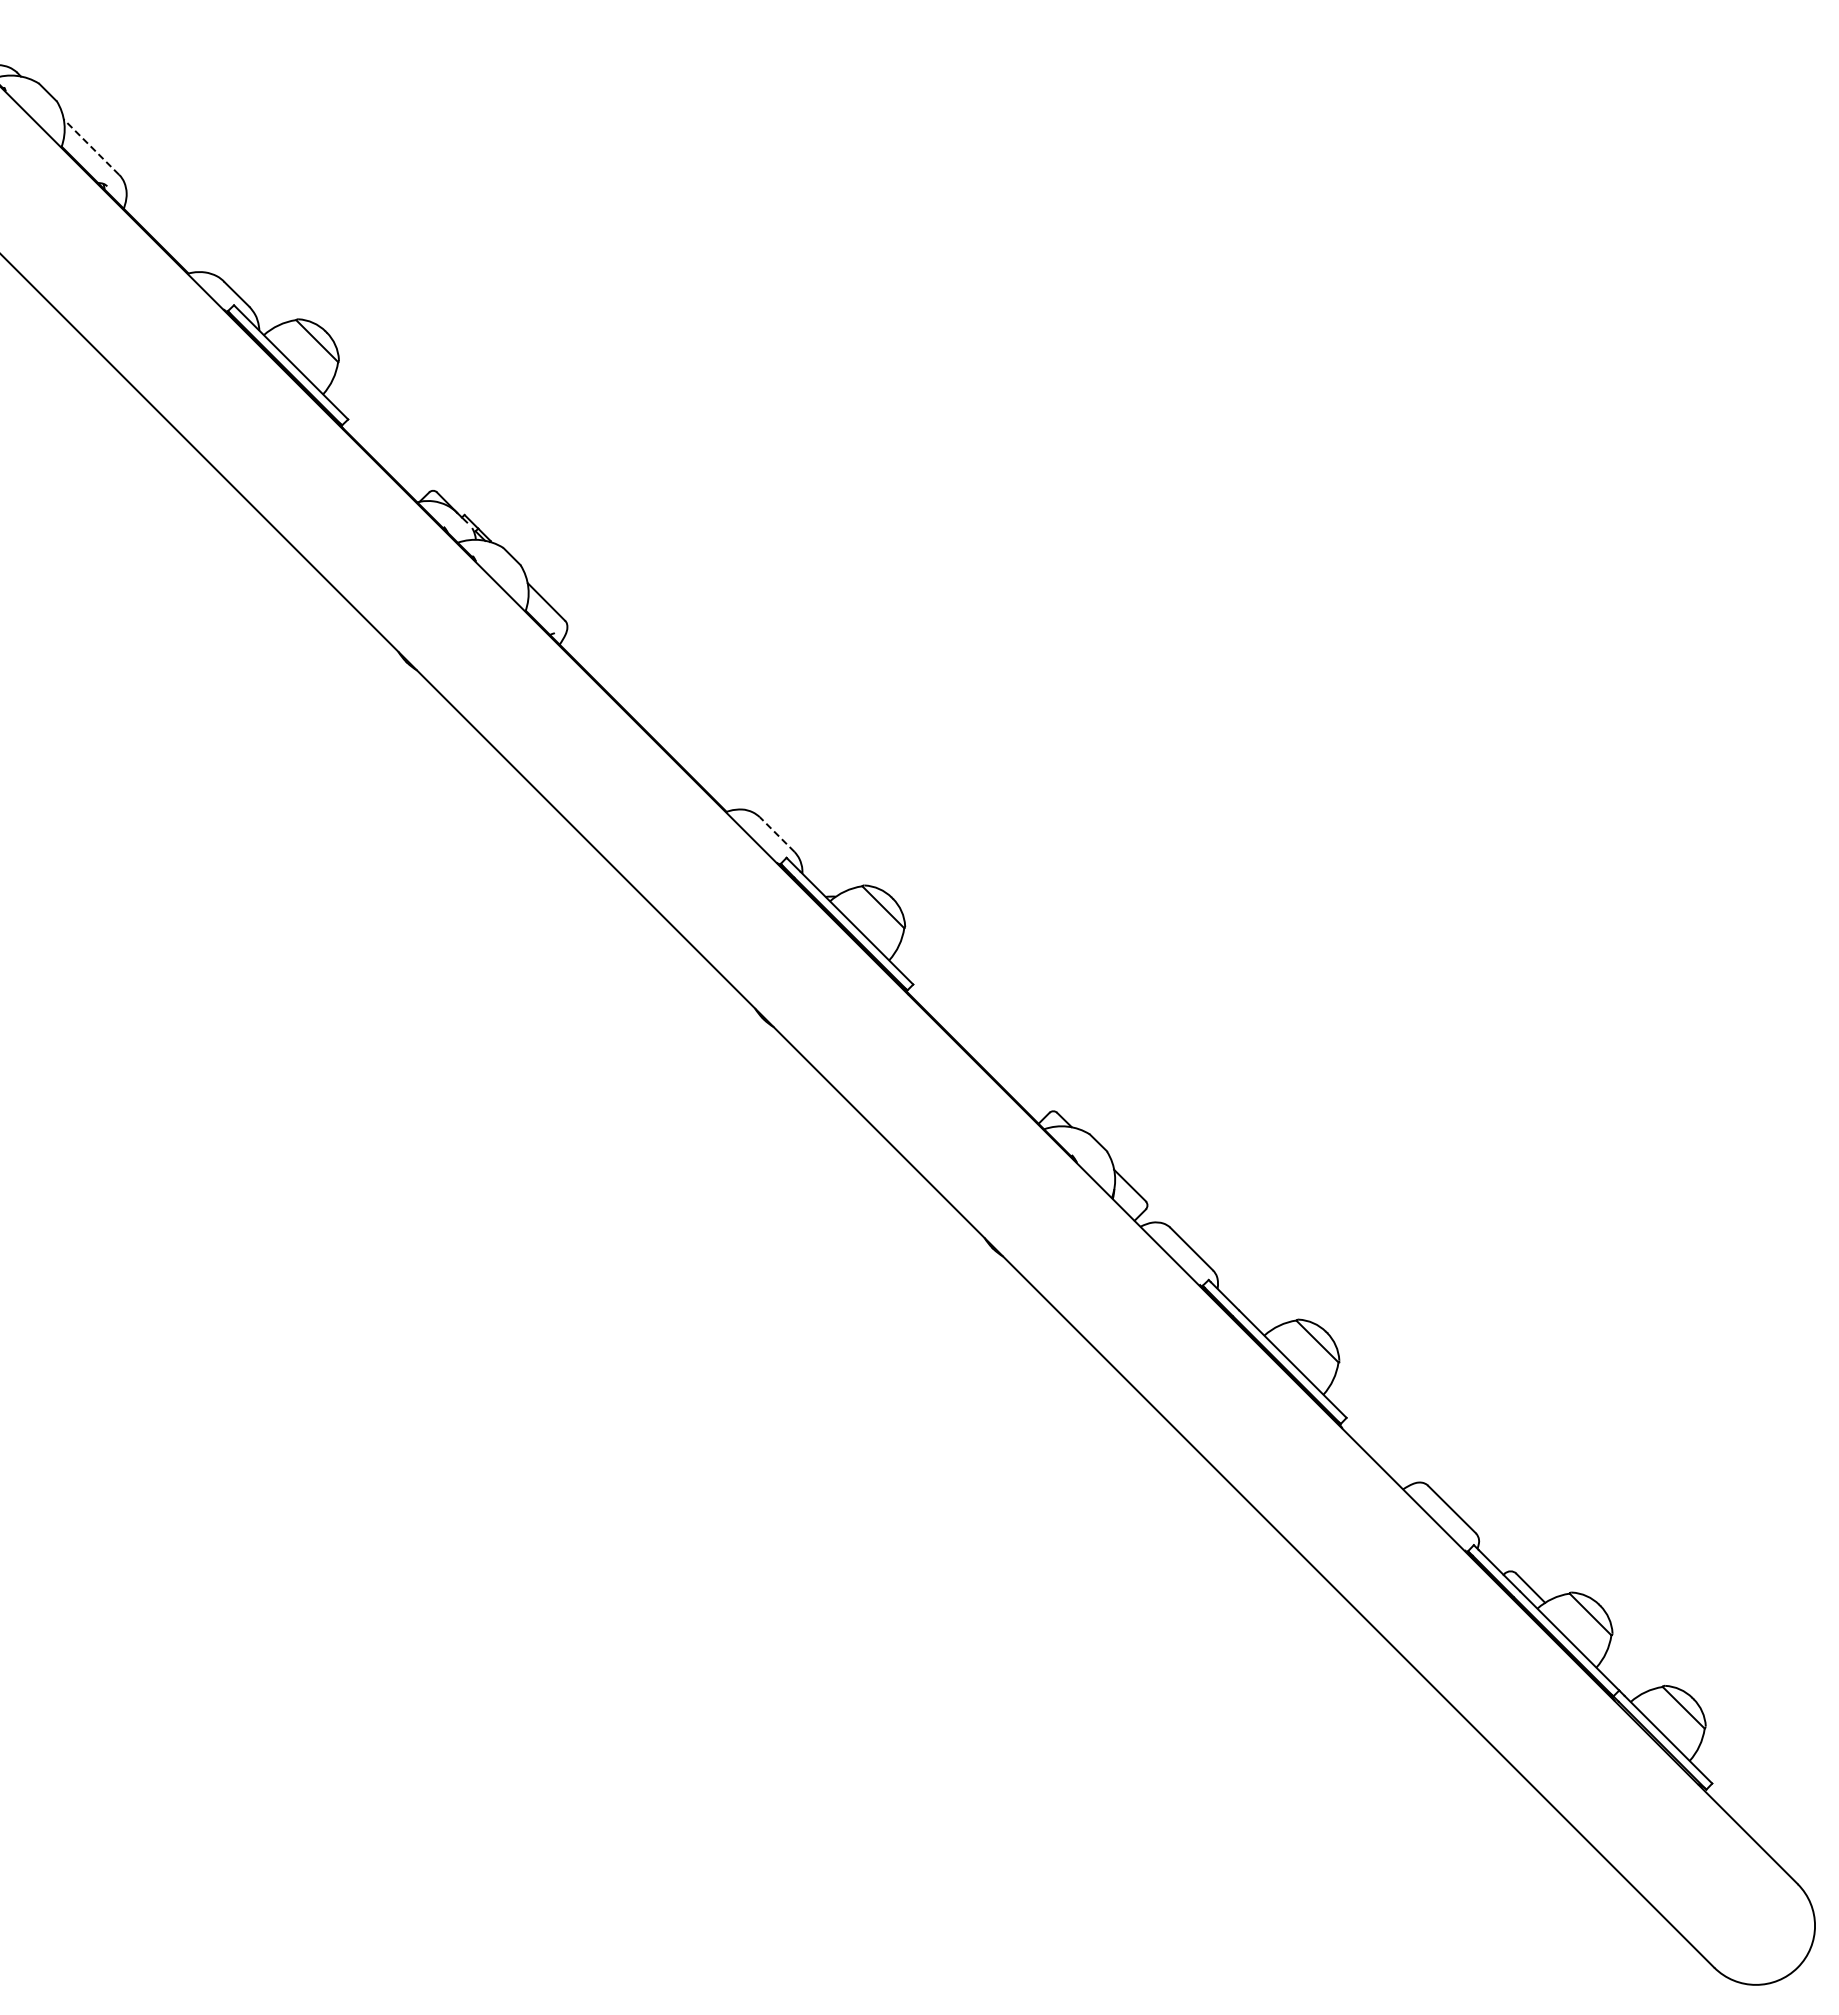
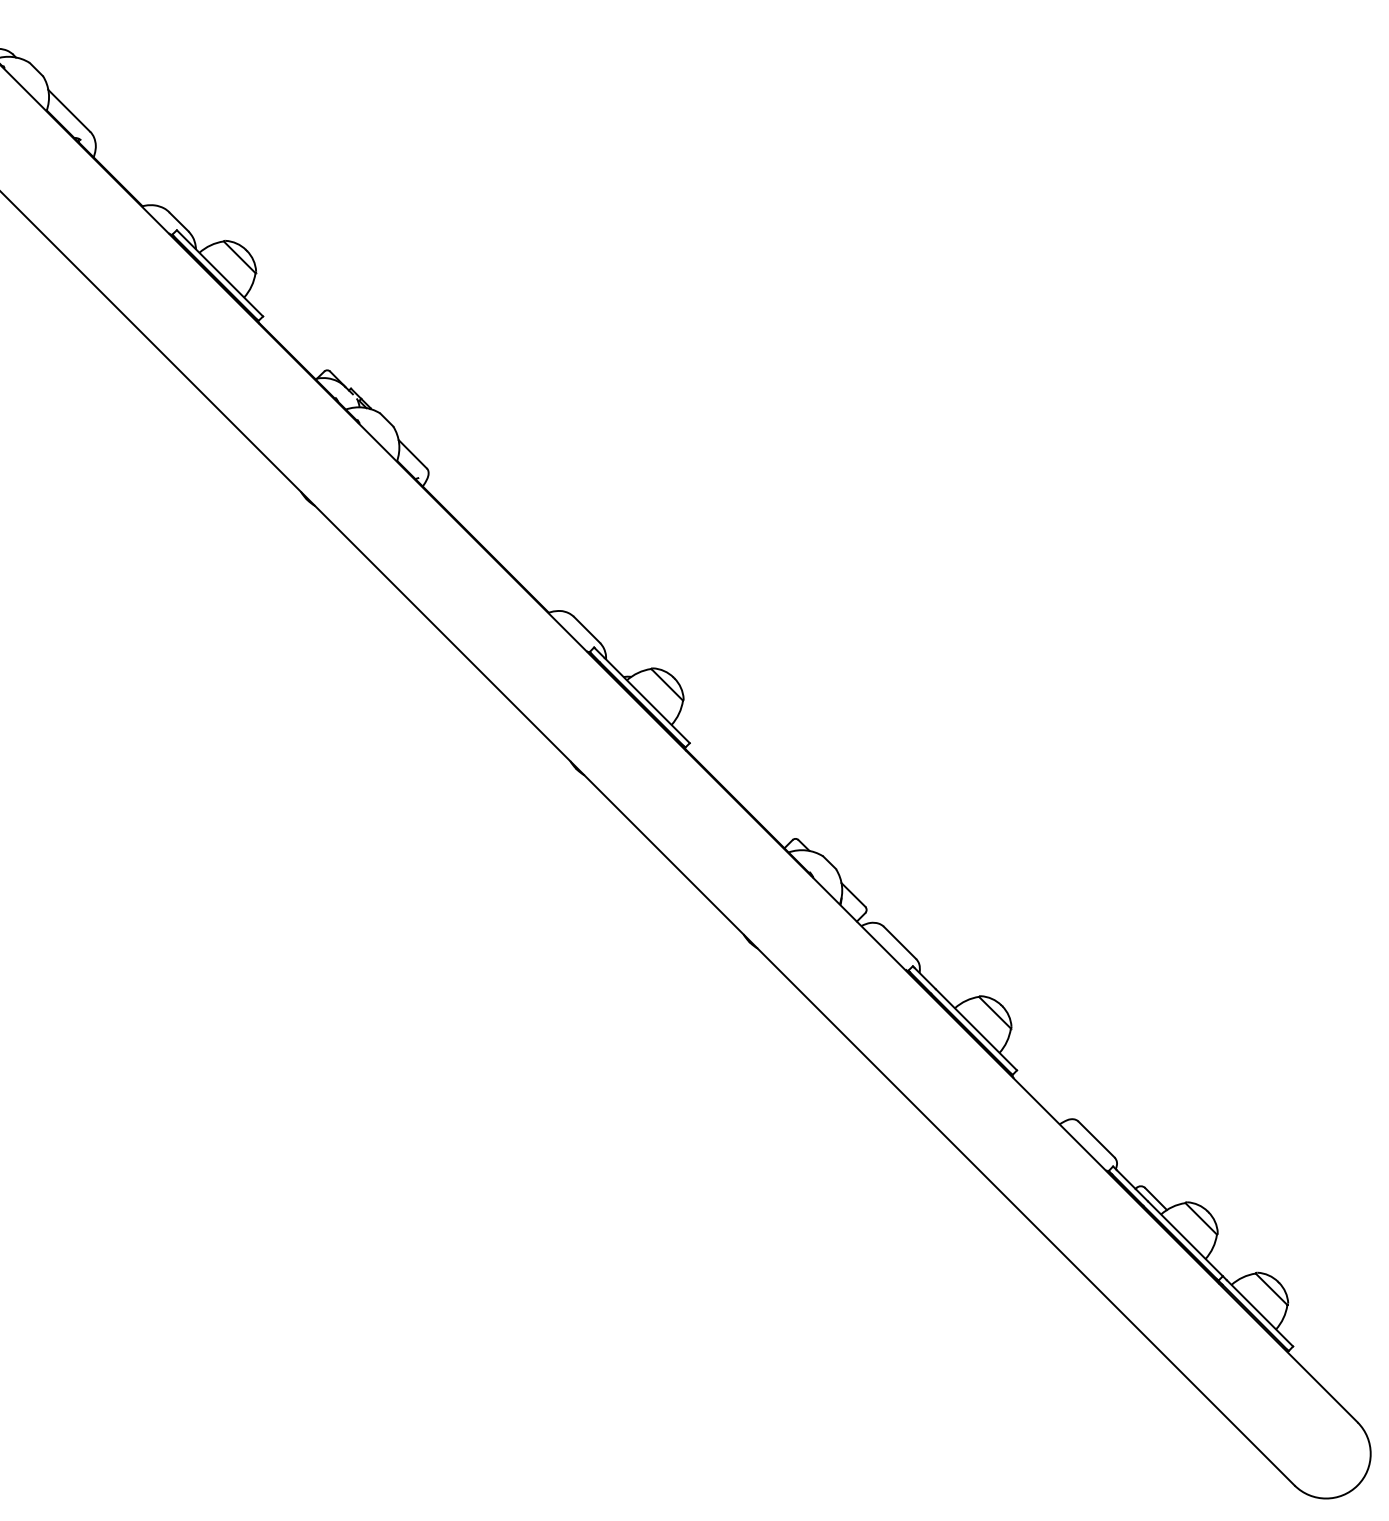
line: (90, 146) -> (68, 110), dashed -> solid
line: (777, 834) -> (587, 629), dashed -> solid

